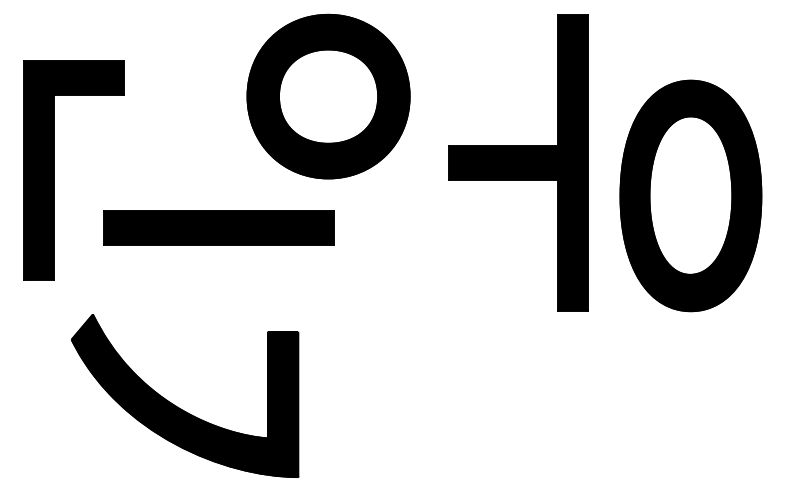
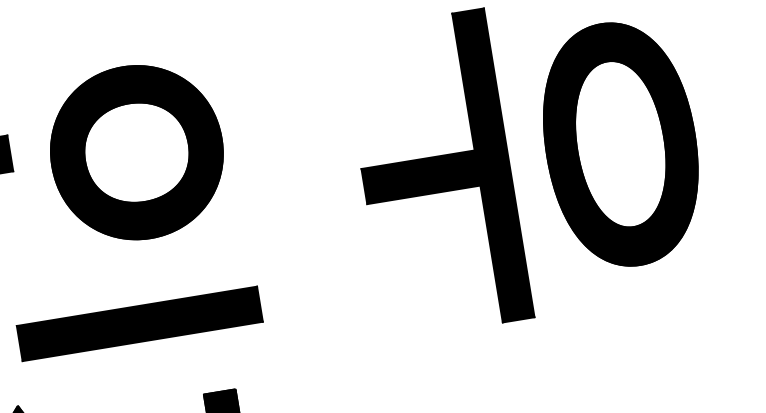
part: (328, 96) -> (136, 152), moved
part: (690, 195) -> (620, 144), moved
part: (218, 227) -> (139, 323), moved

